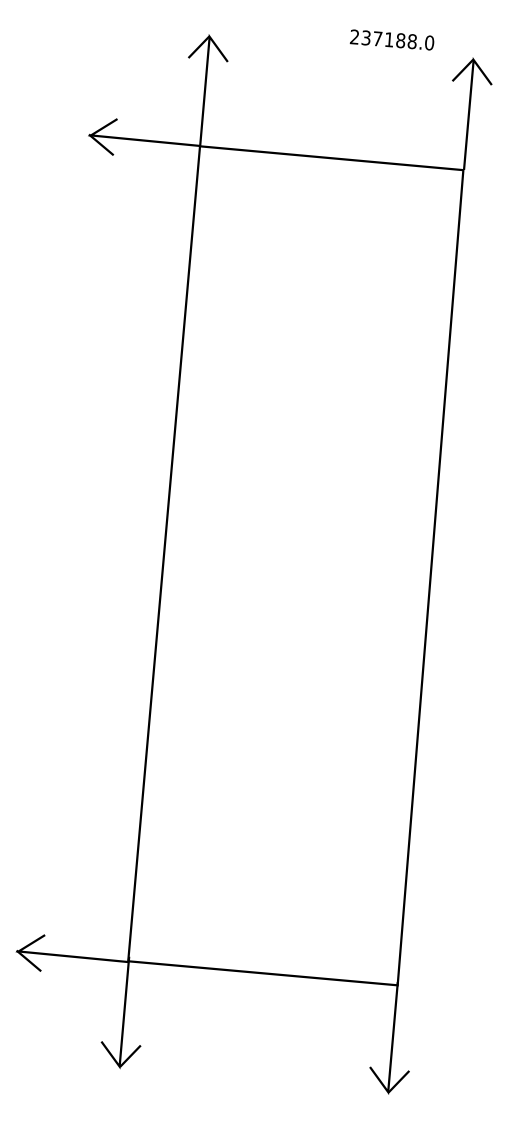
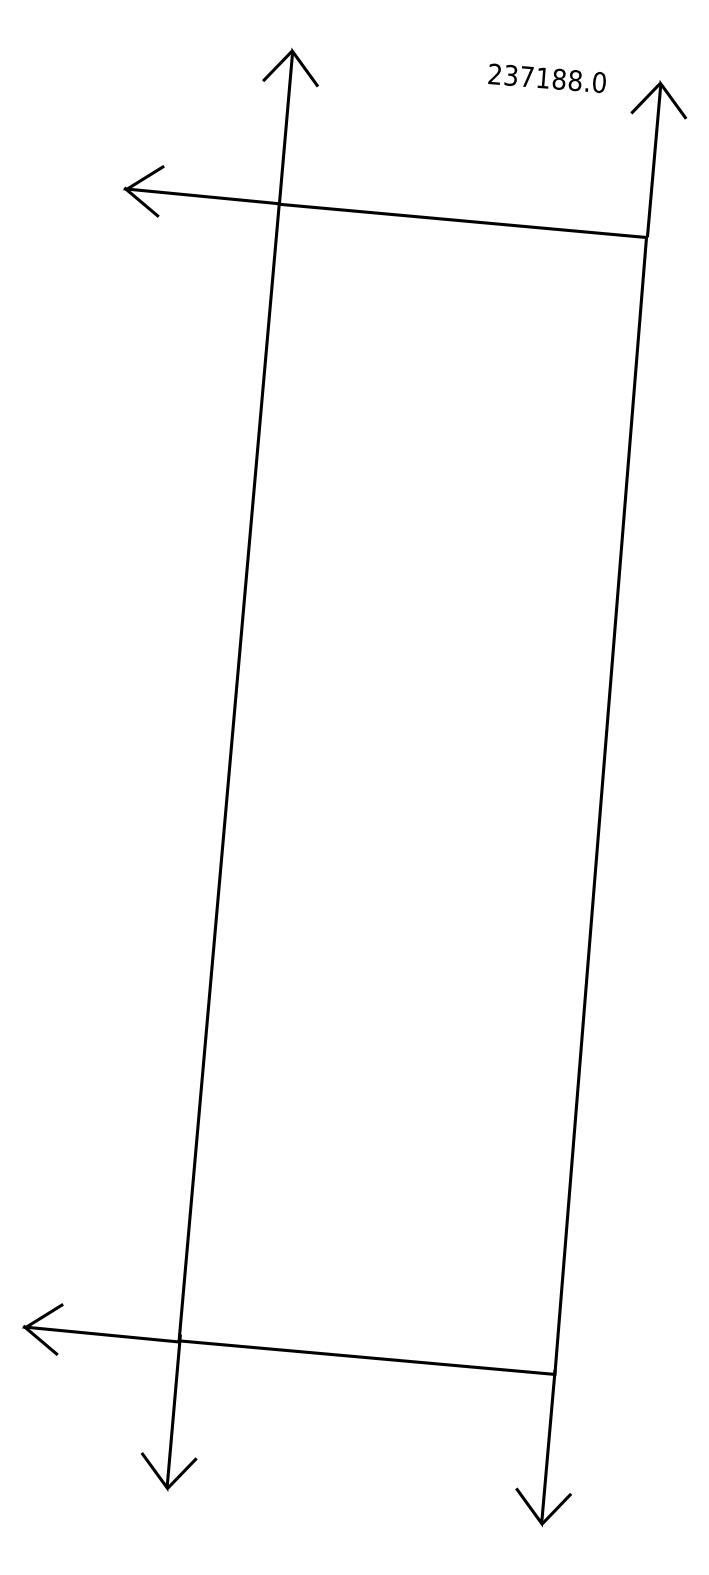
text: (391, 39) -> (546, 77), moved

